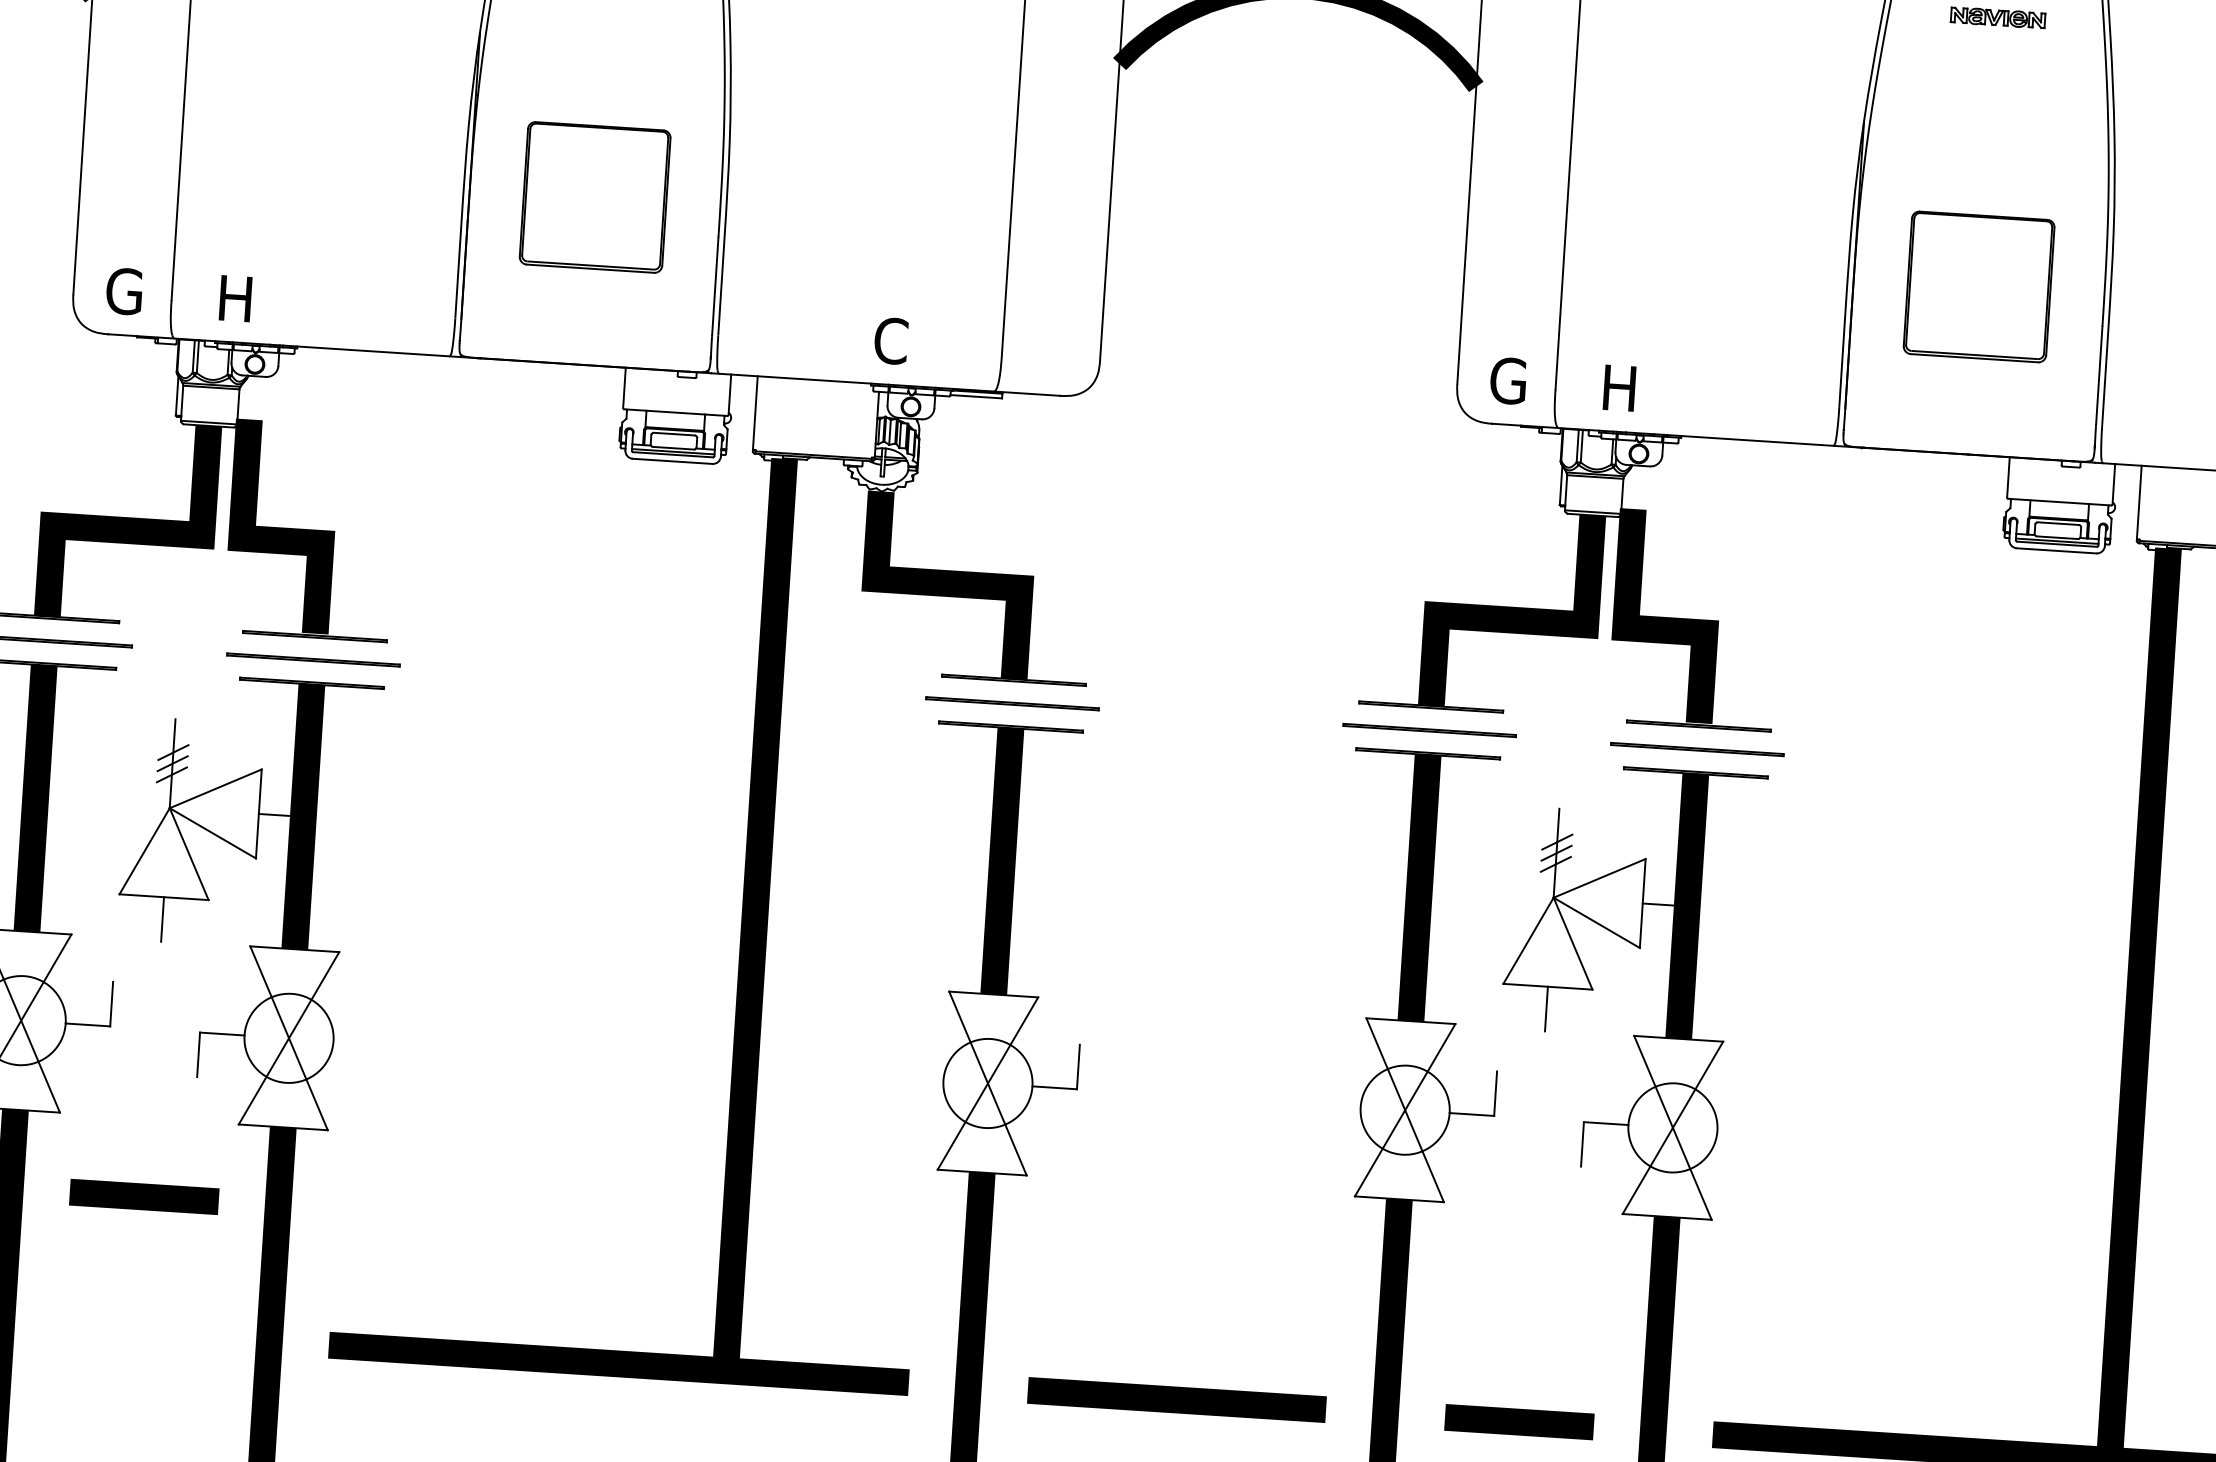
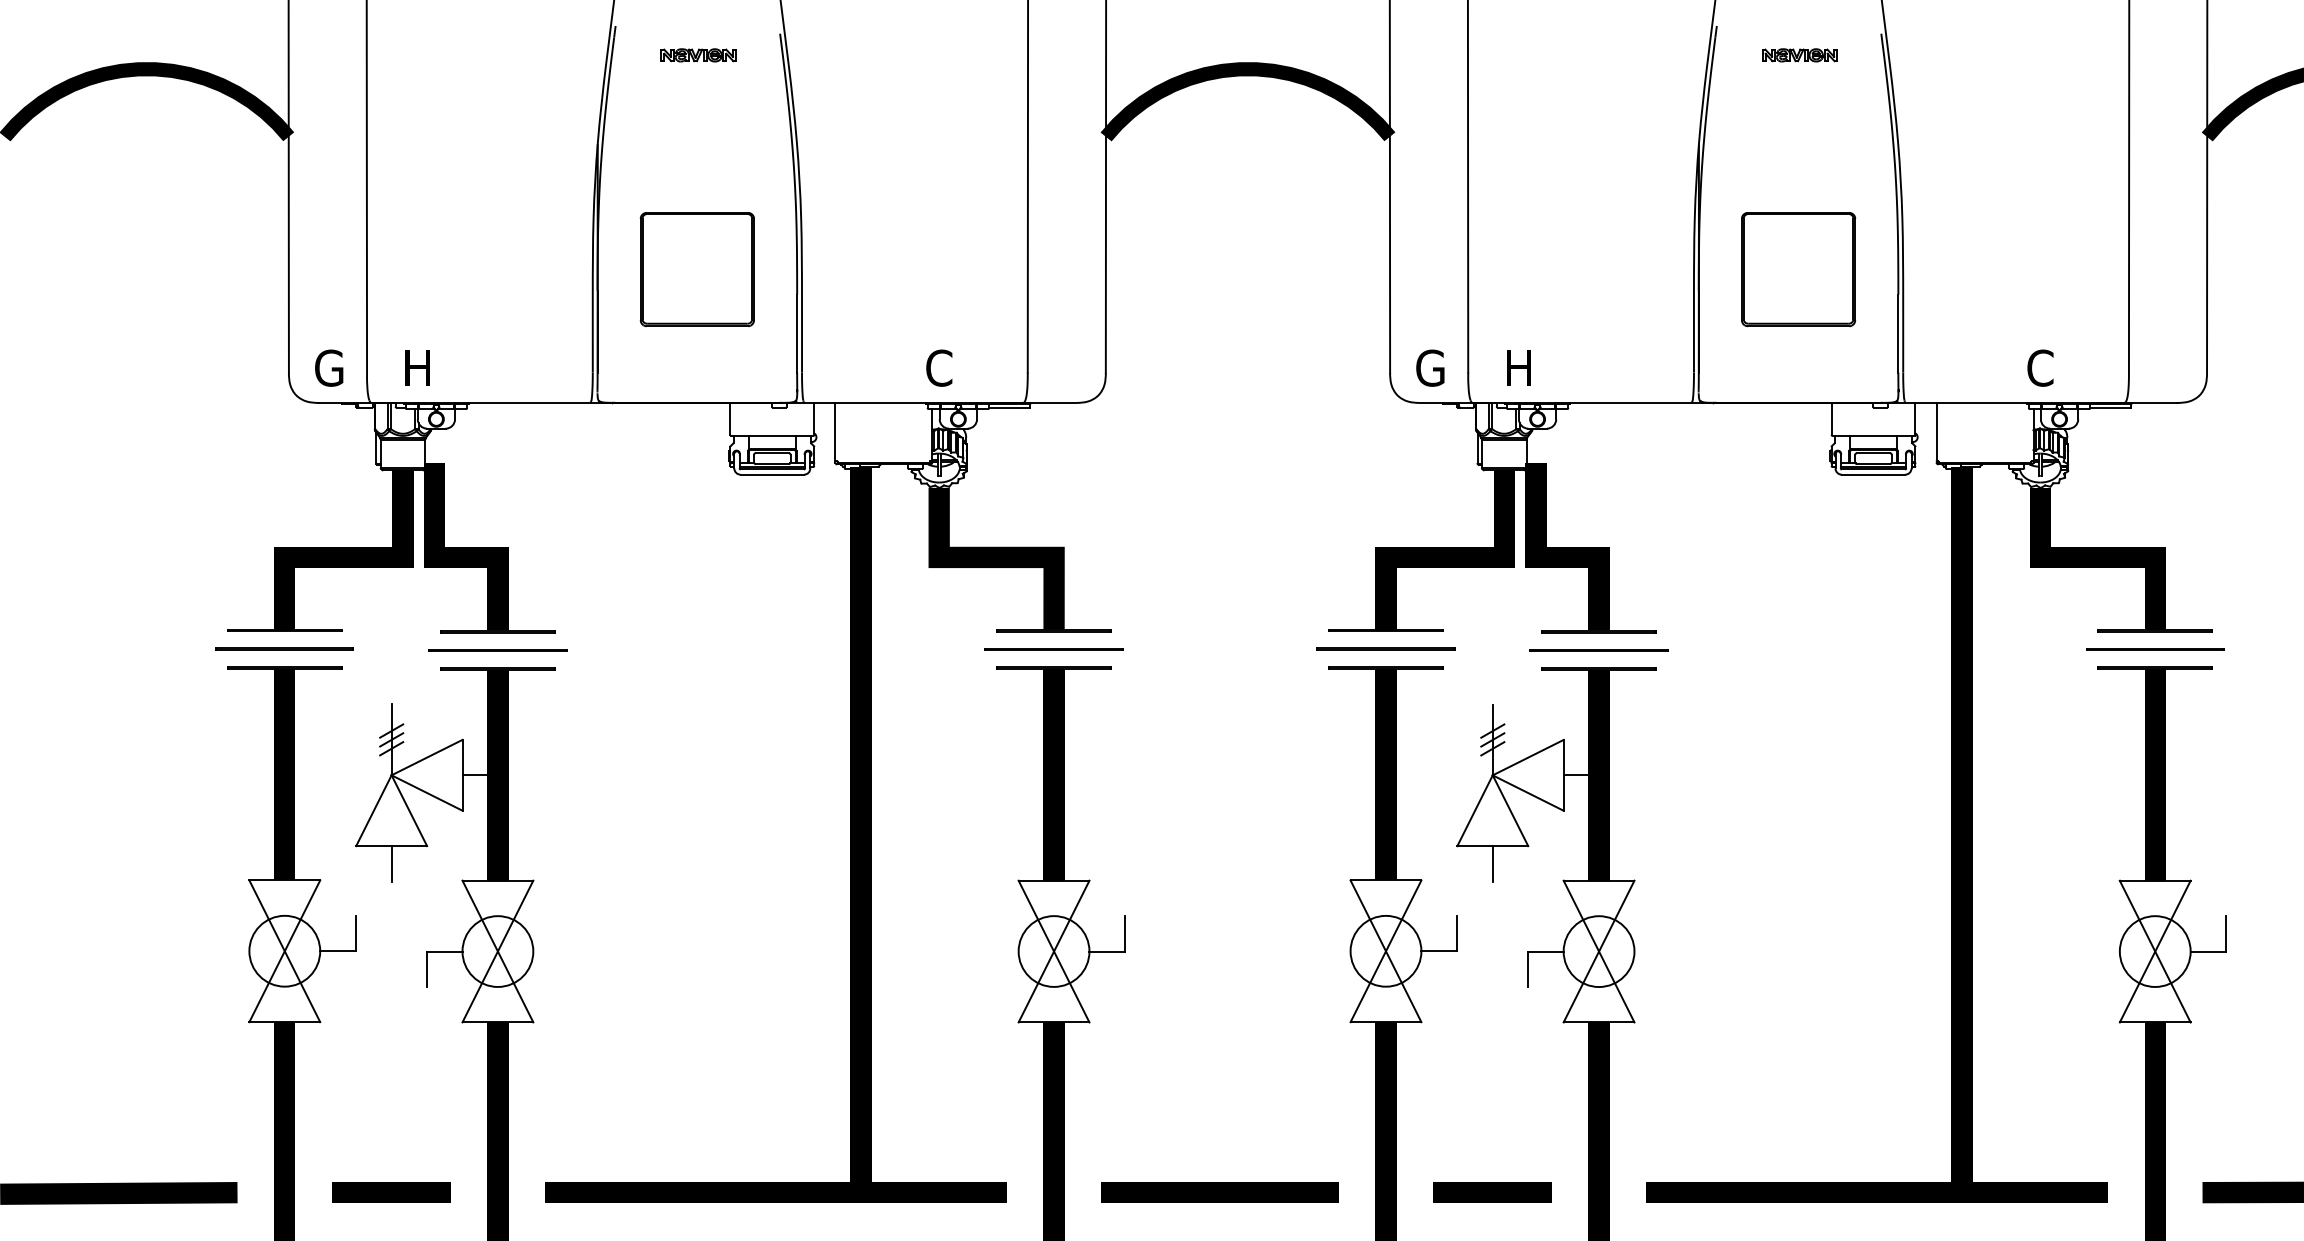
line: (144, 1196) -> (391, 1192), moved

